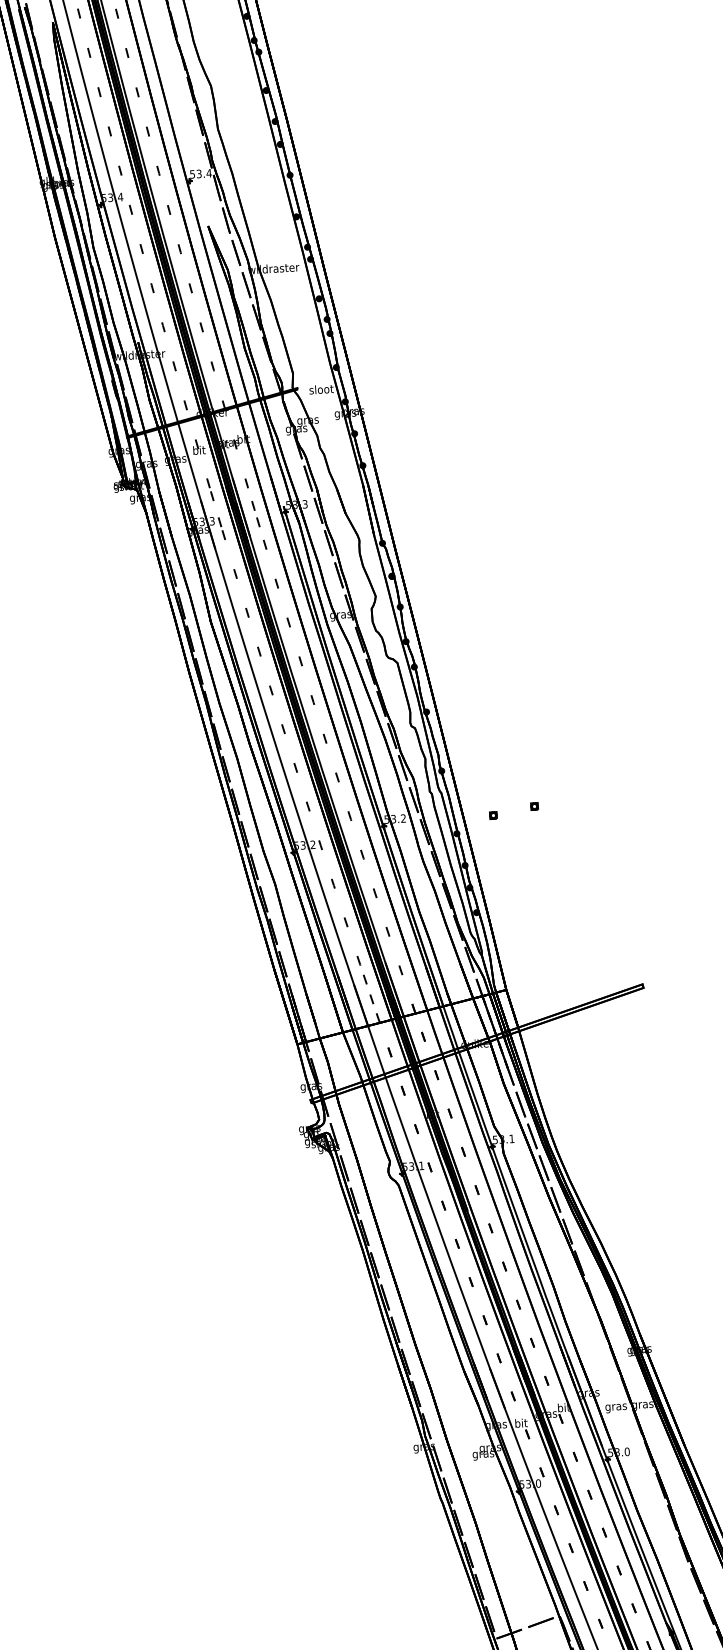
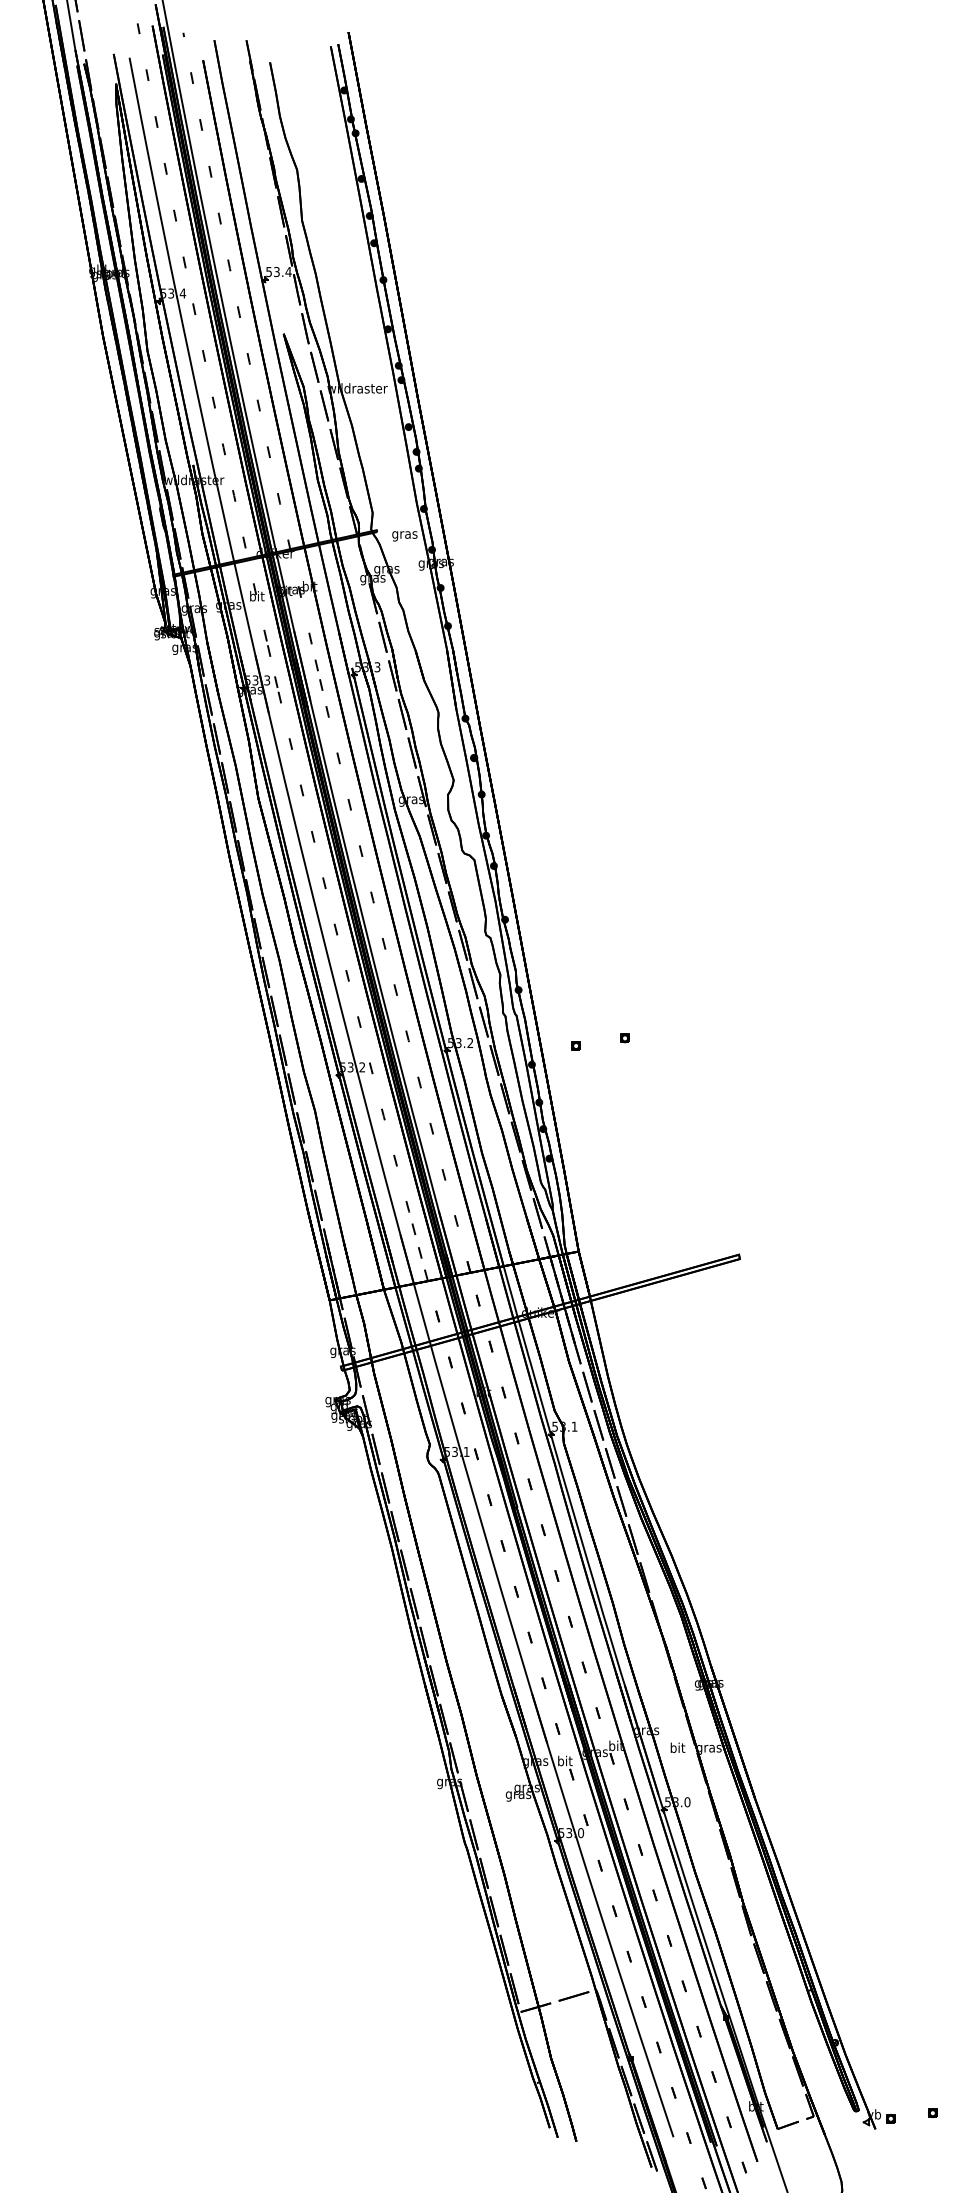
text: (321, 390) -> (404, 534), sloot -> gras
text: (615, 1406) -> (677, 1748), gras -> bit

